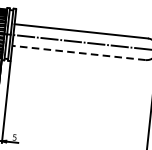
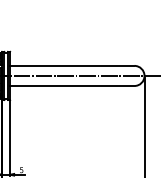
line: (77, 53) -> (71, 86), dashed -> solid

